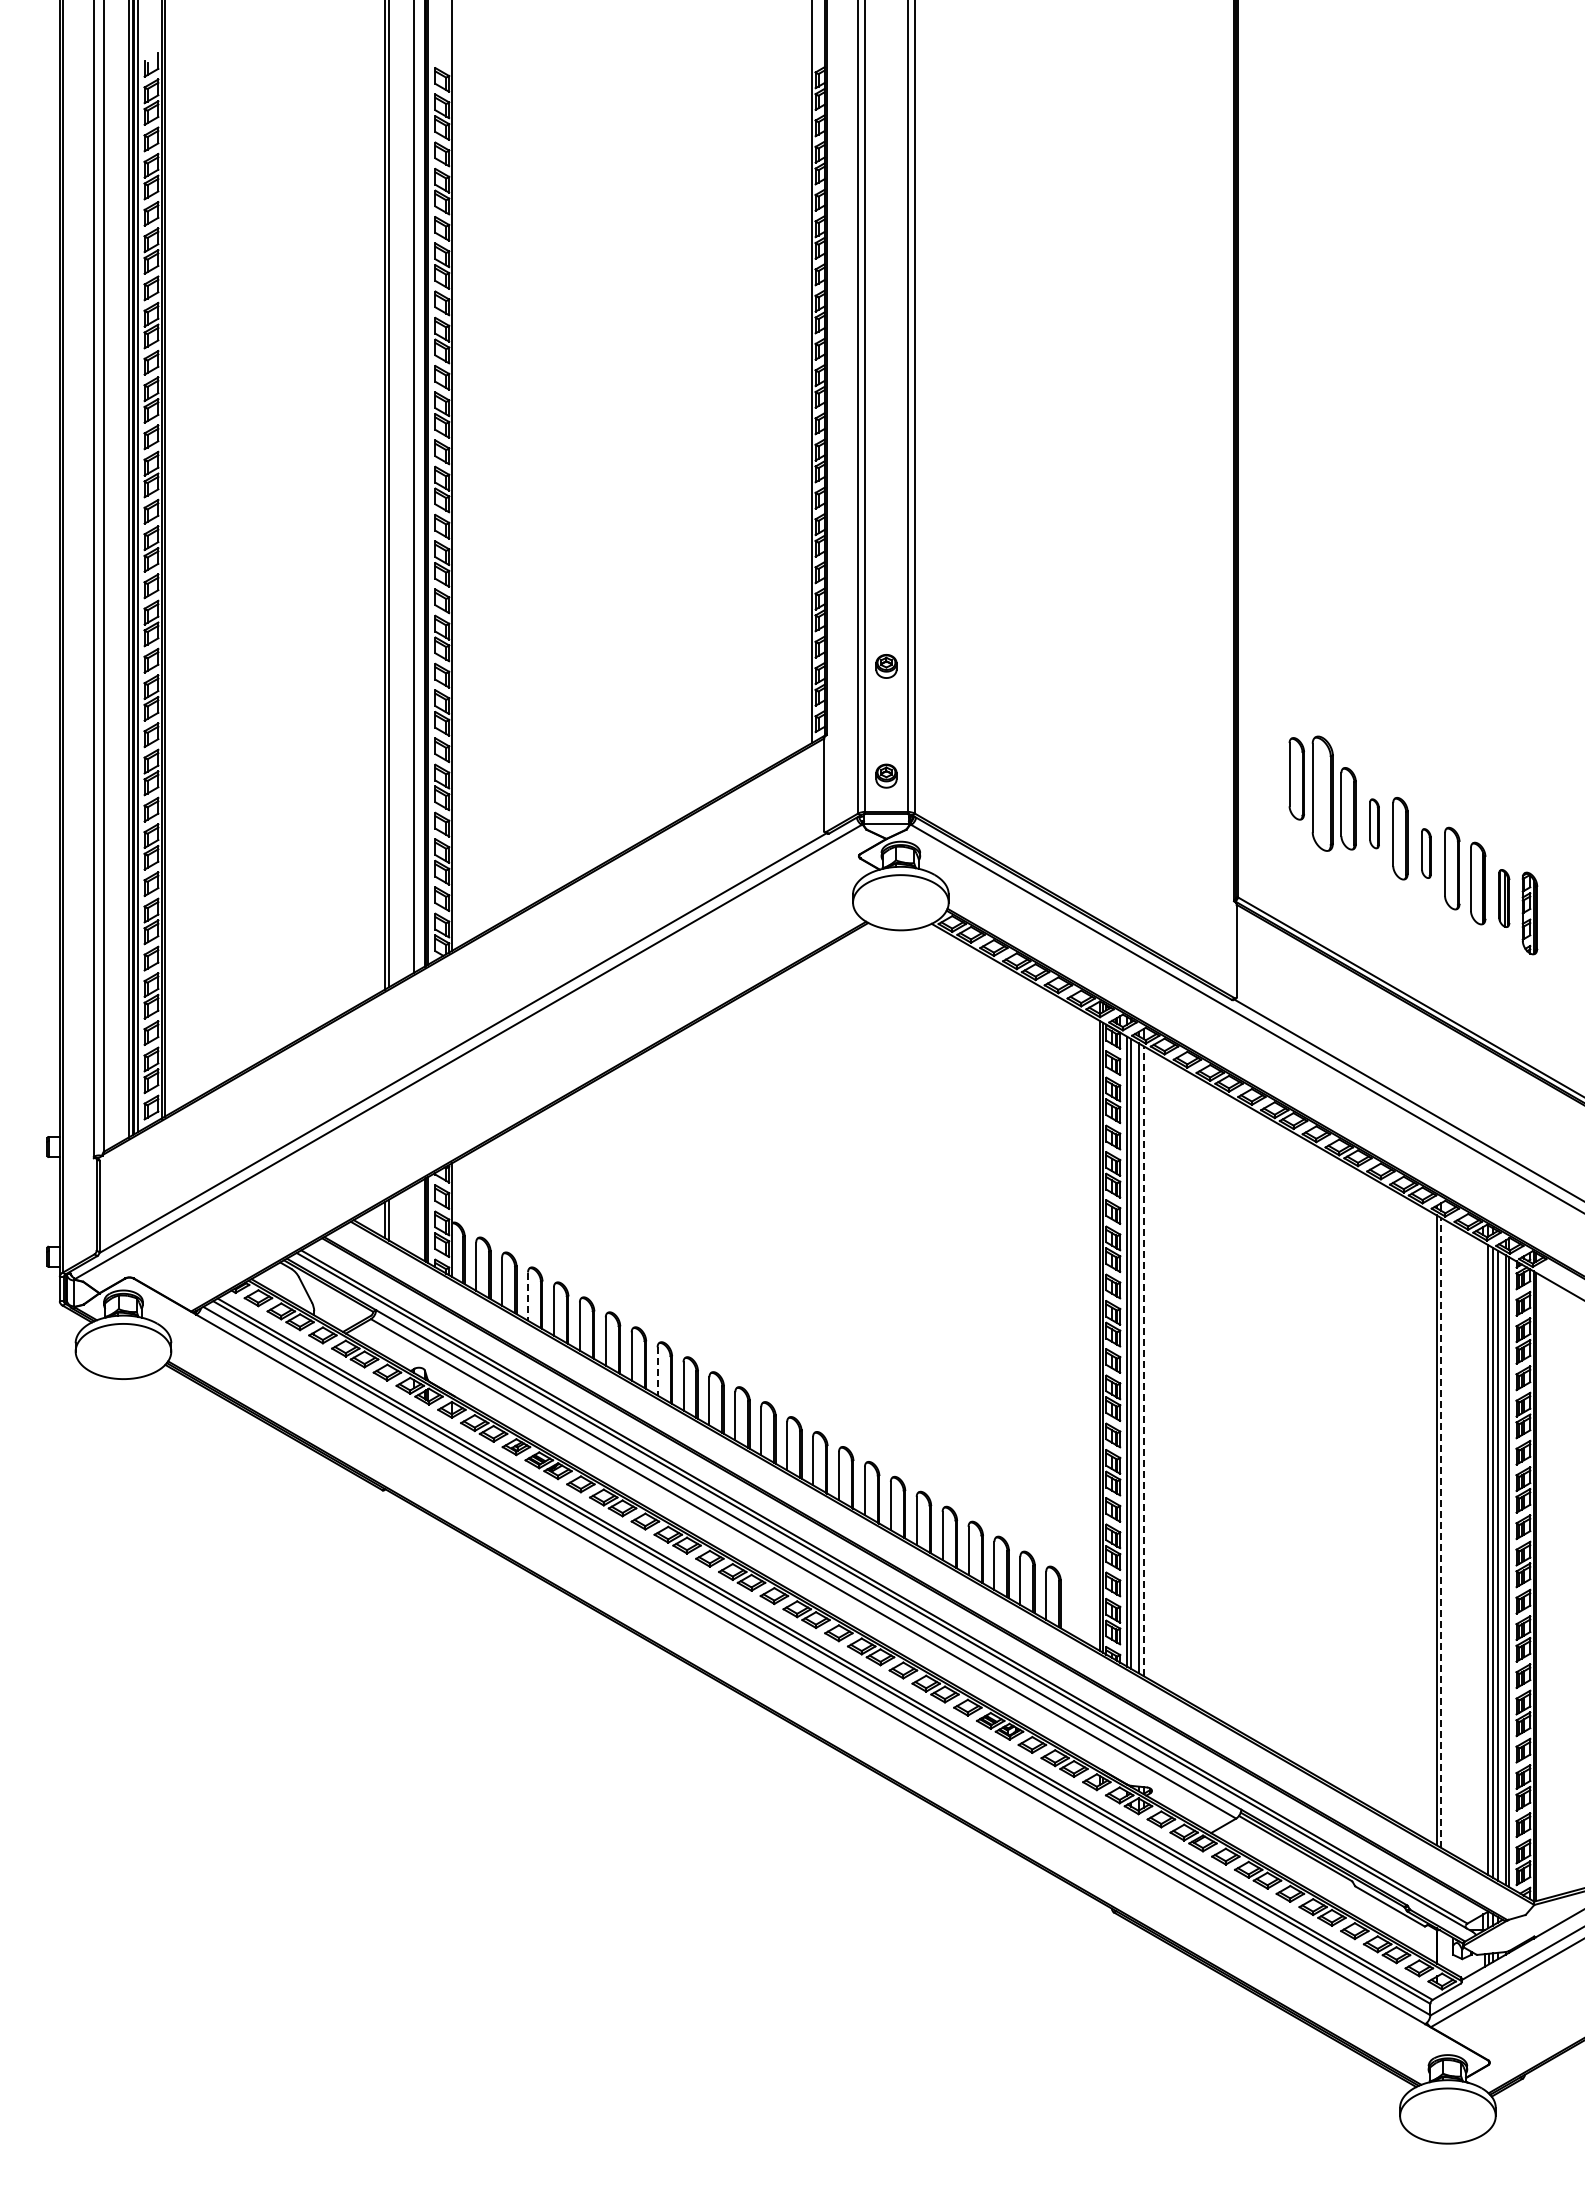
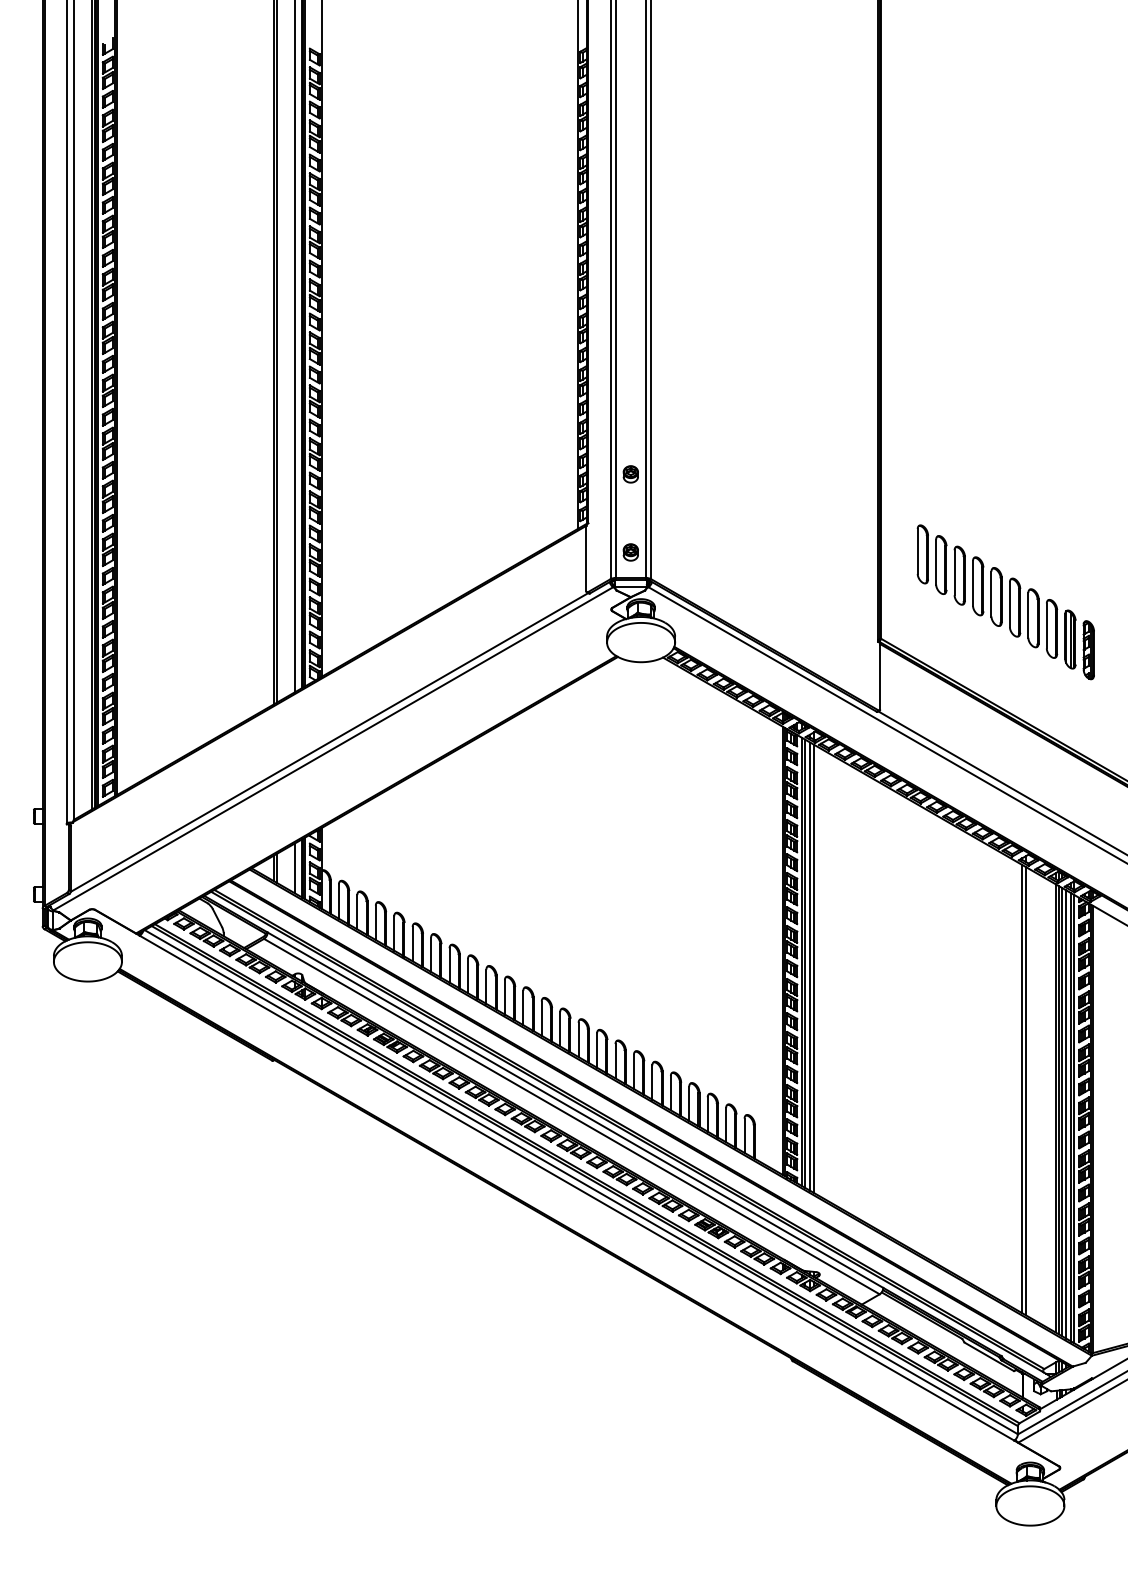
part: (1322, 793) -> (941, 564), size x0.71
part: (1374, 823) -> (978, 586), size x1.67
part: (1426, 853) -> (1015, 607), size x1.67
part: (1504, 898) -> (1070, 639), size x1.43
line: (413, 1219) -> (294, 867), added
line: (528, 1297) -> (376, 923), dashed -> solid
line: (1144, 1361) -> (814, 969), dashed -> solid
line: (657, 1371) -> (467, 976), dashed -> solid
line: (1441, 1532) -> (1025, 1090), dashed -> solid
line: (1483, 1557) -> (1055, 1108), added

